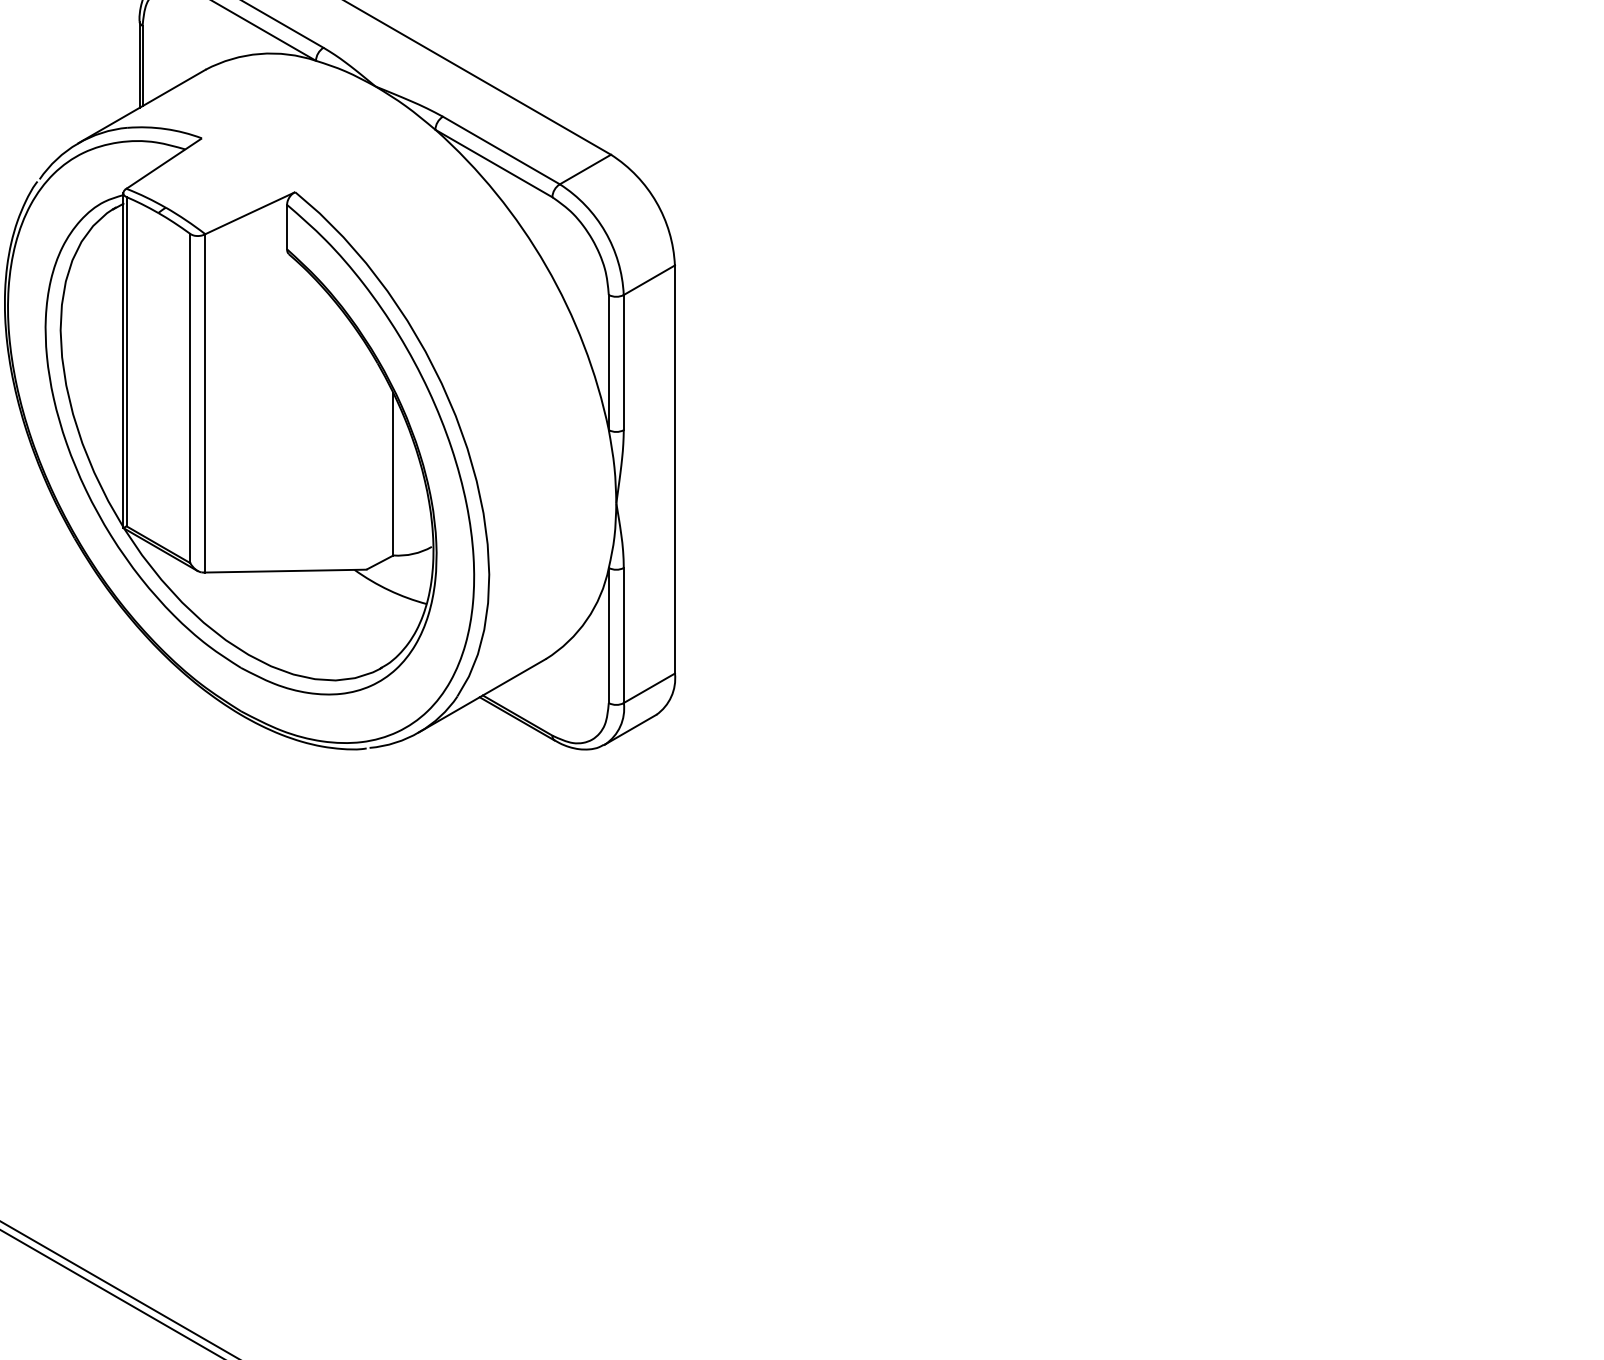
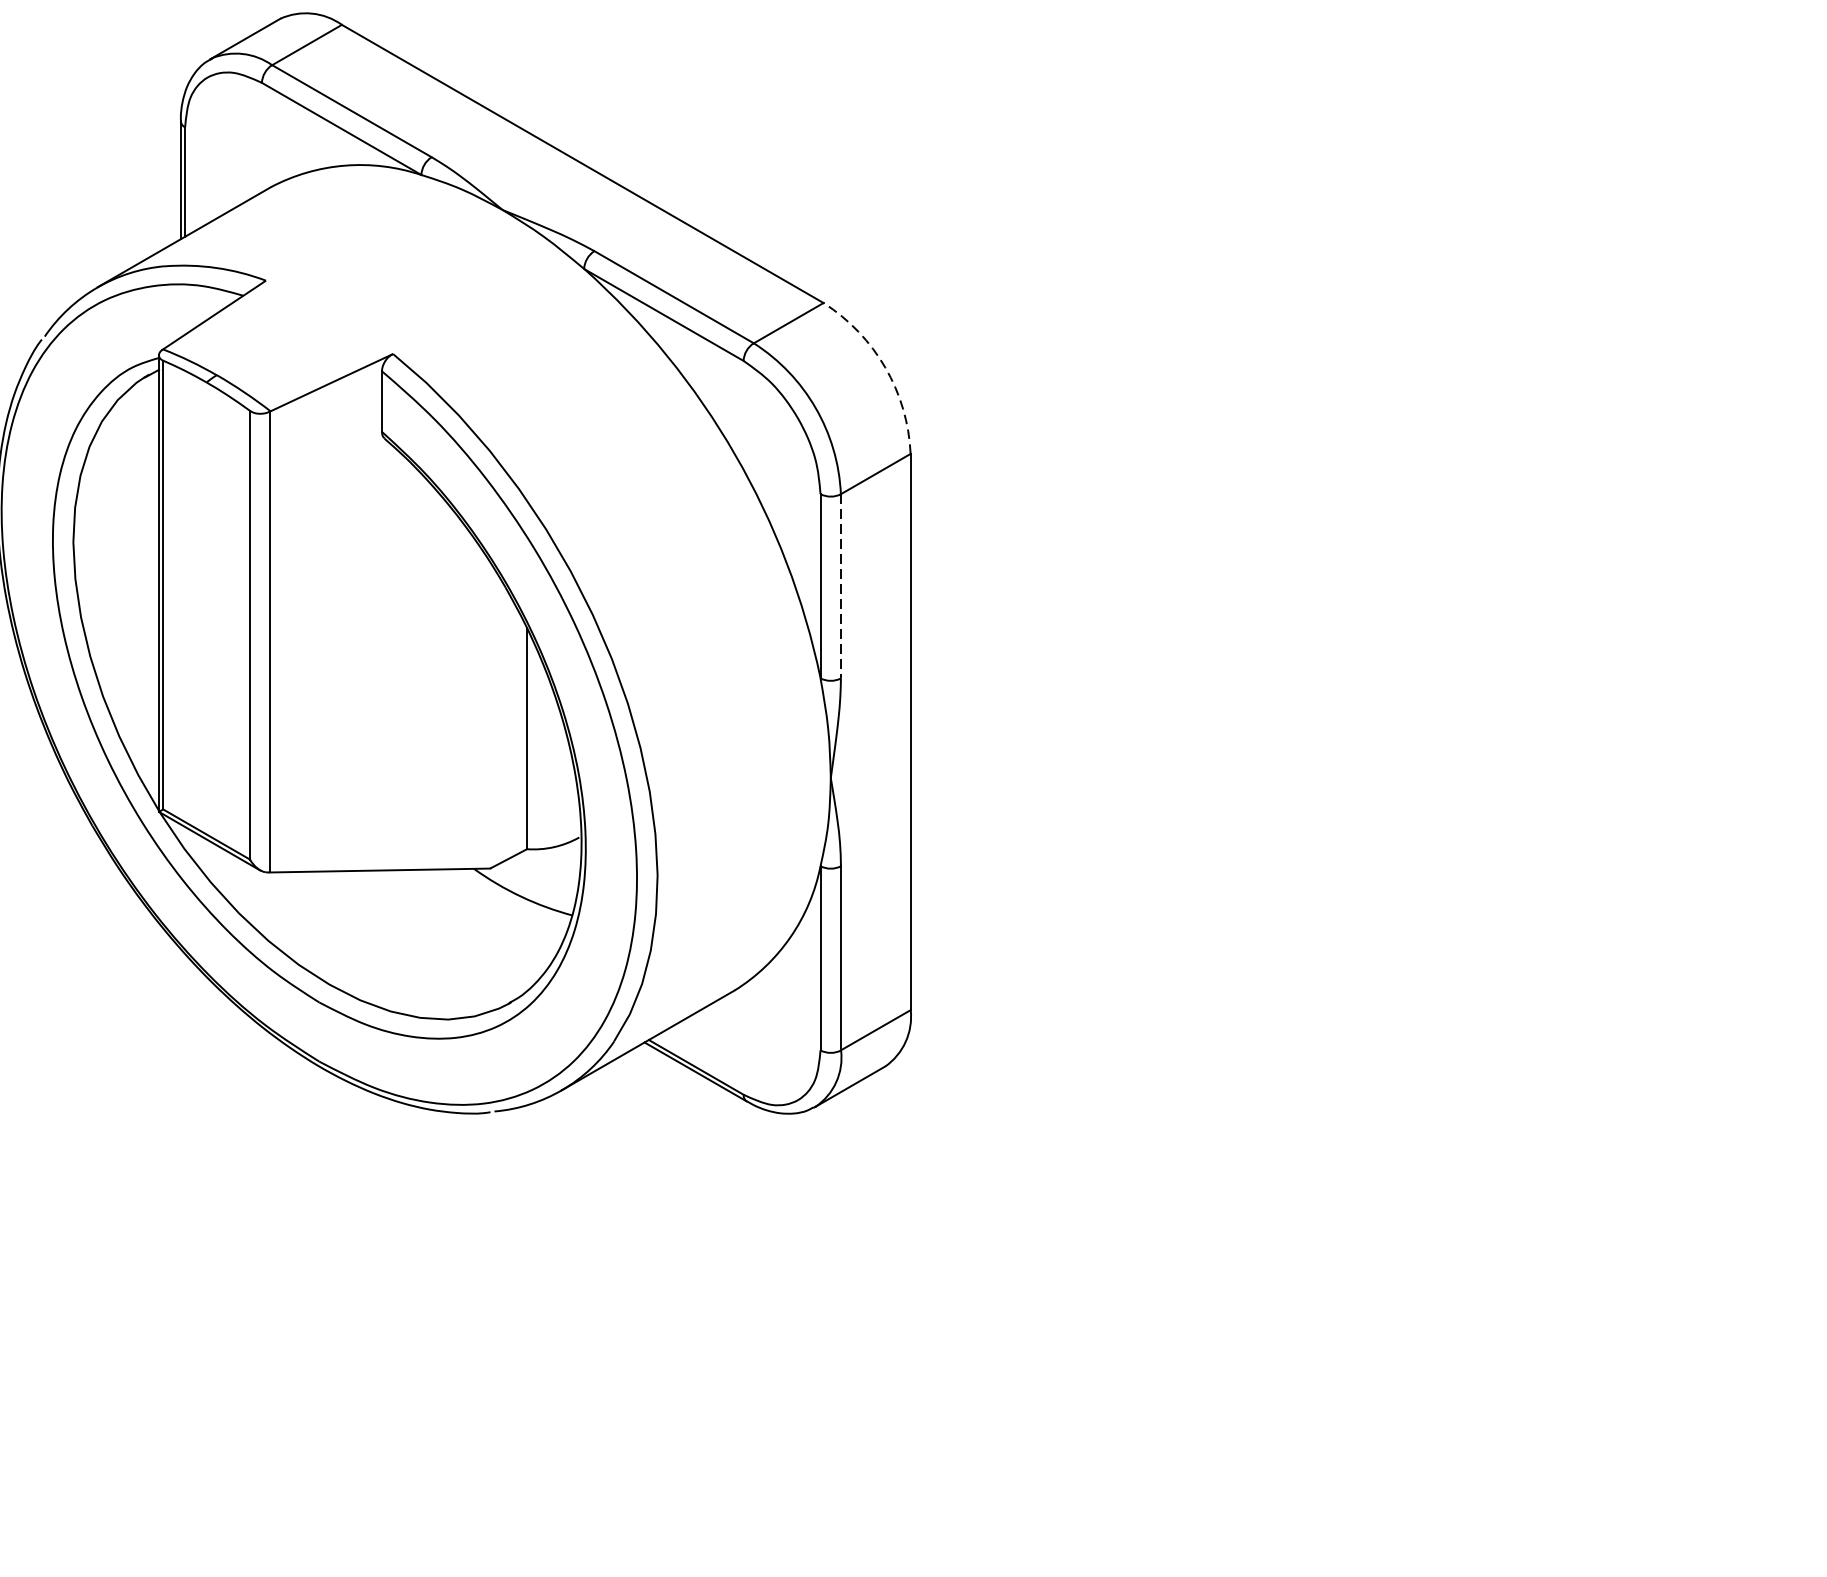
arc: (656, 202) -> (885, 368), solid -> dashed
line: (623, 362) -> (840, 586), solid -> dashed

